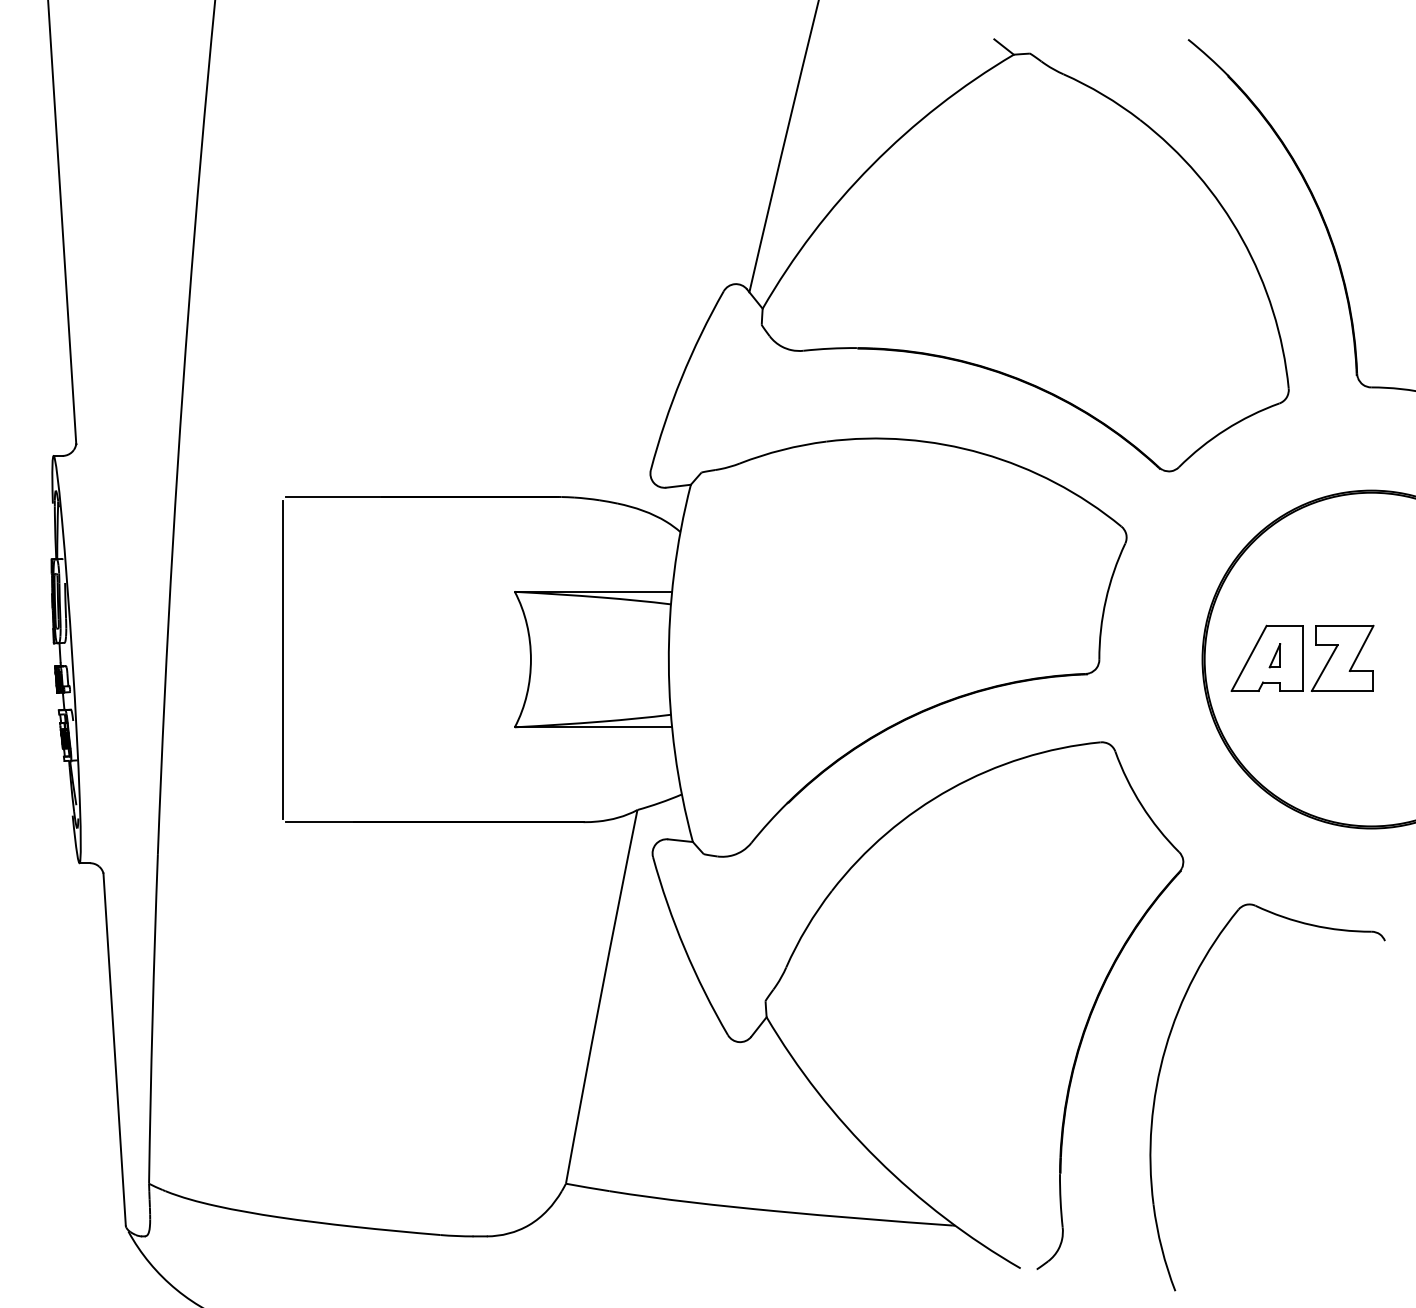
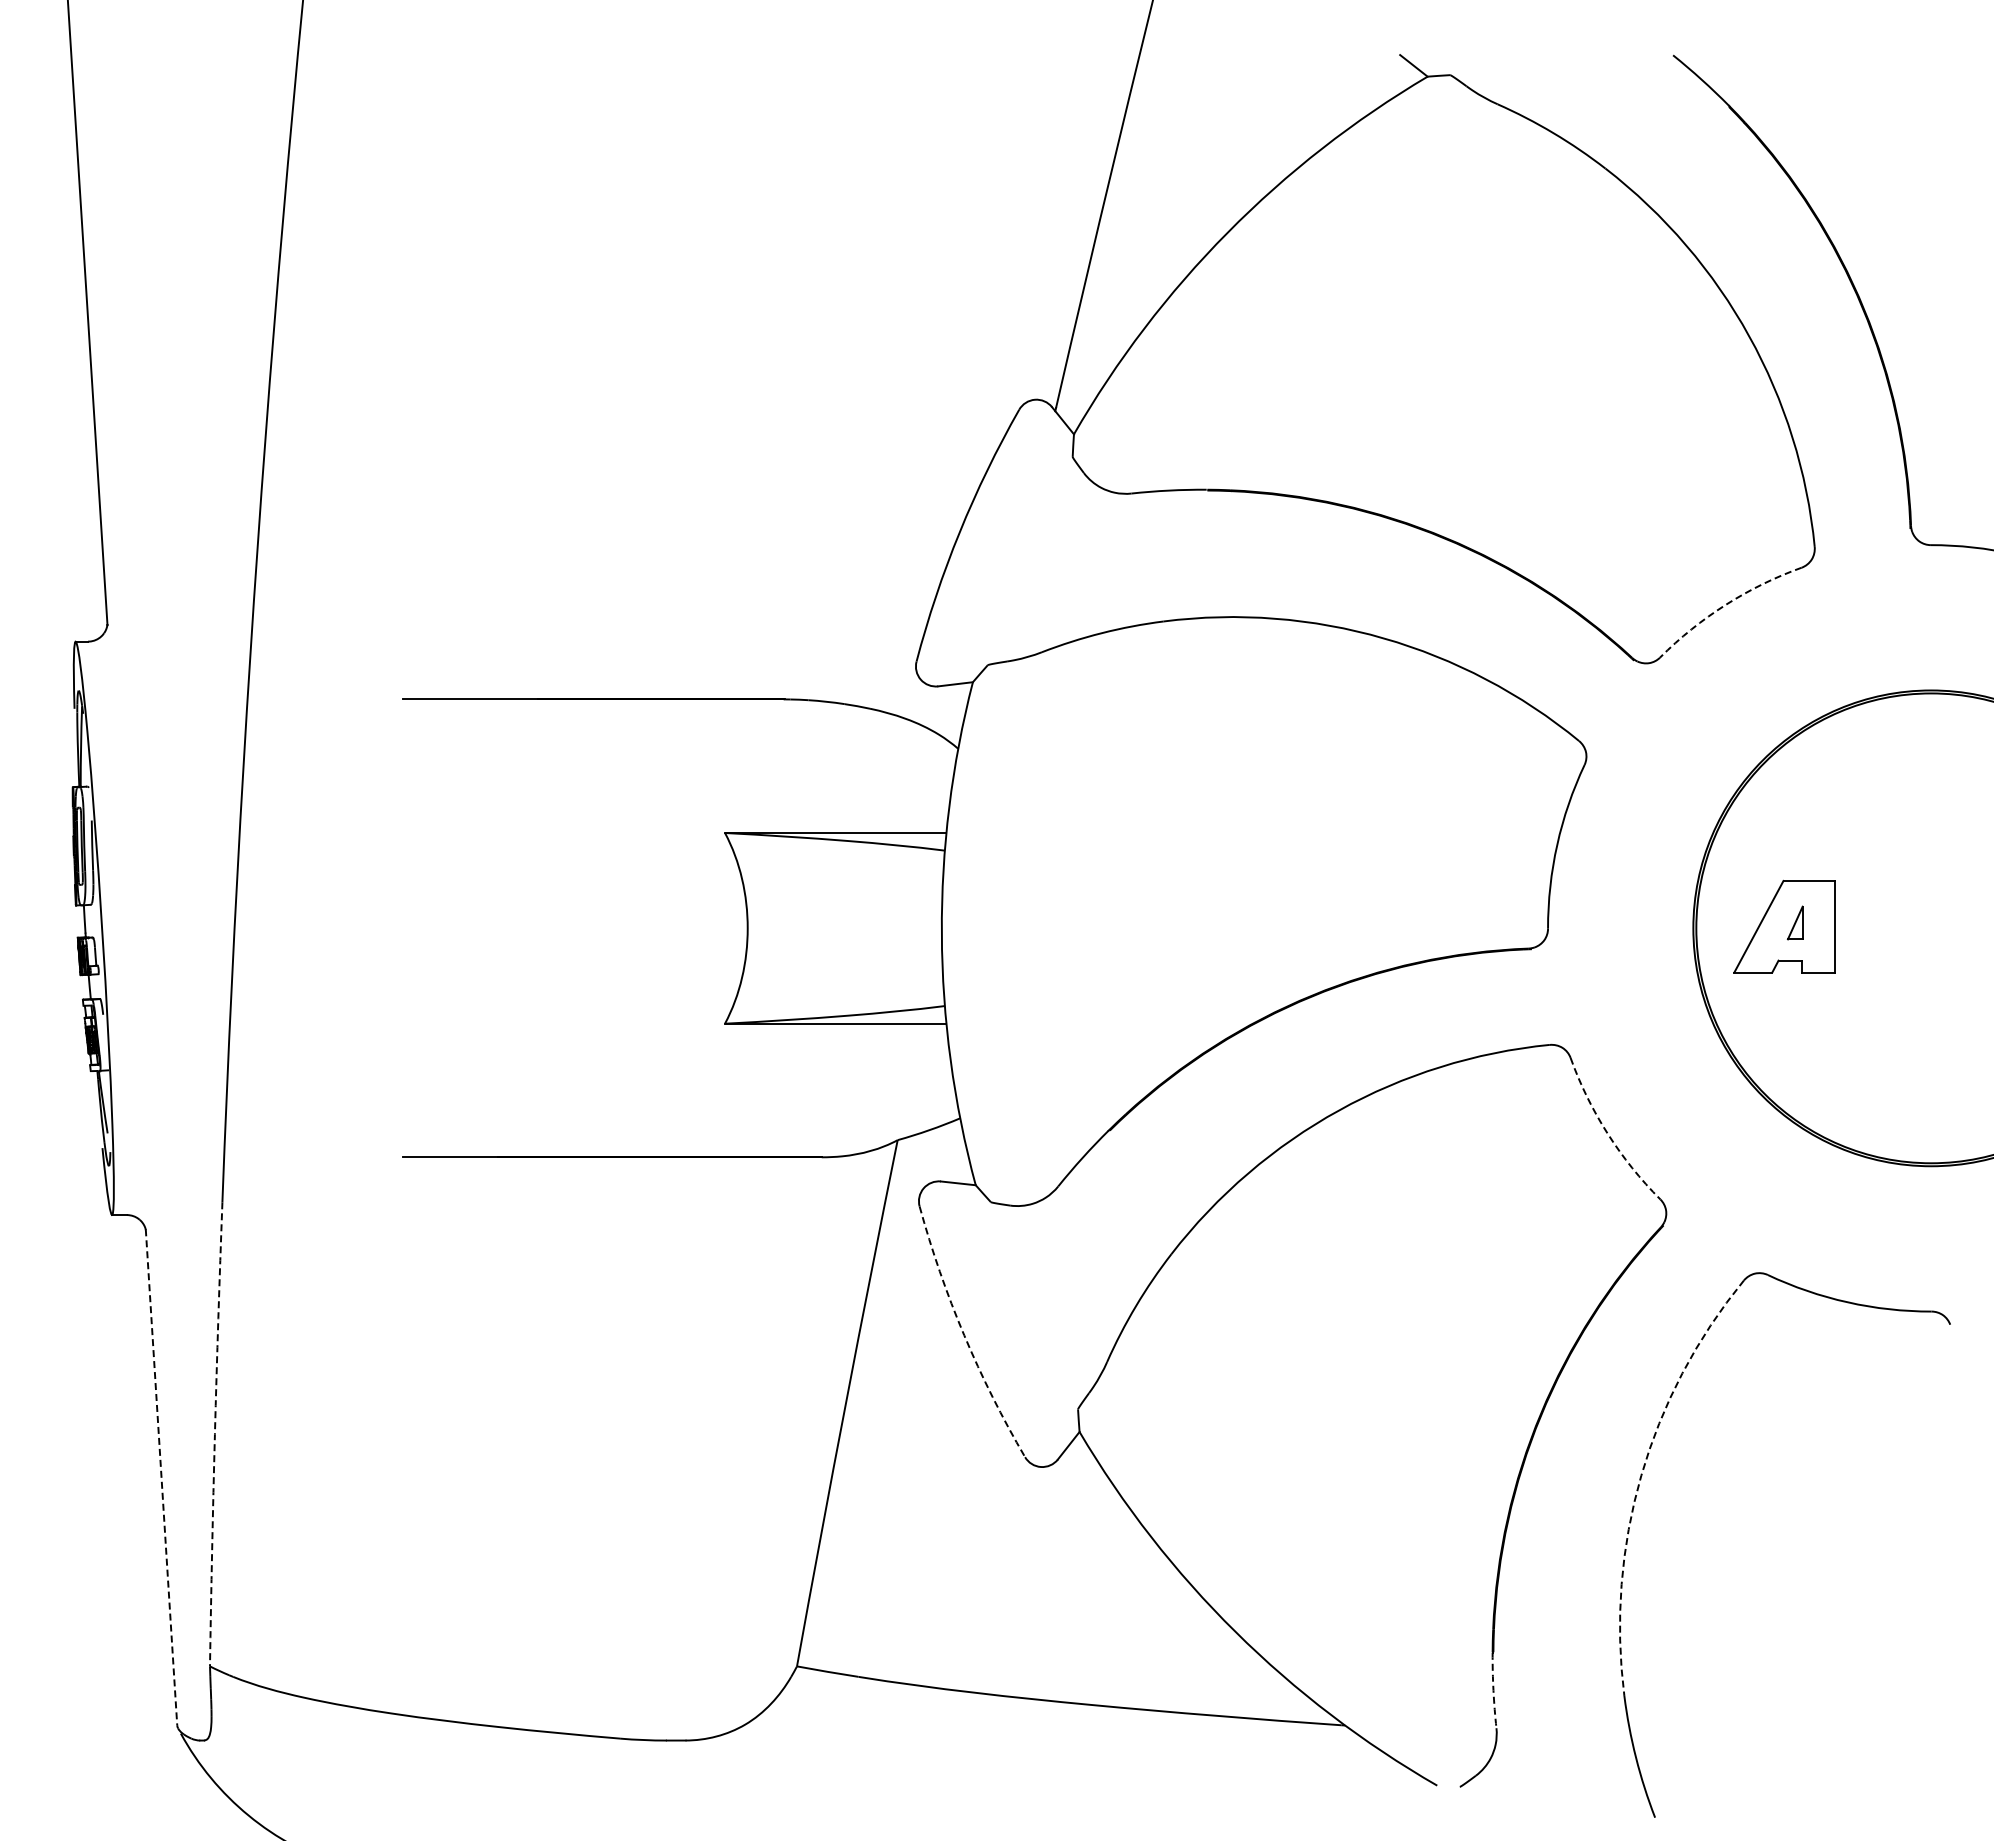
arc: (1225, 429) -> (1725, 604), solid -> dashed
part: (1342, 658) -> (1890, 926), removed
line: (282, 659) -> (398, 928), removed
arc: (1141, 805) -> (1607, 1133), solid -> dashed
arc: (684, 948) -> (964, 1335), solid -> dashed
arc: (152, 1019) -> (214, 1434), solid -> dashed
arc: (1165, 1048) -> (1641, 1475), solid -> dashed
line: (114, 1049) -> (161, 1477), solid -> dashed
arc: (1060, 1200) -> (1493, 1690), solid -> dashed

